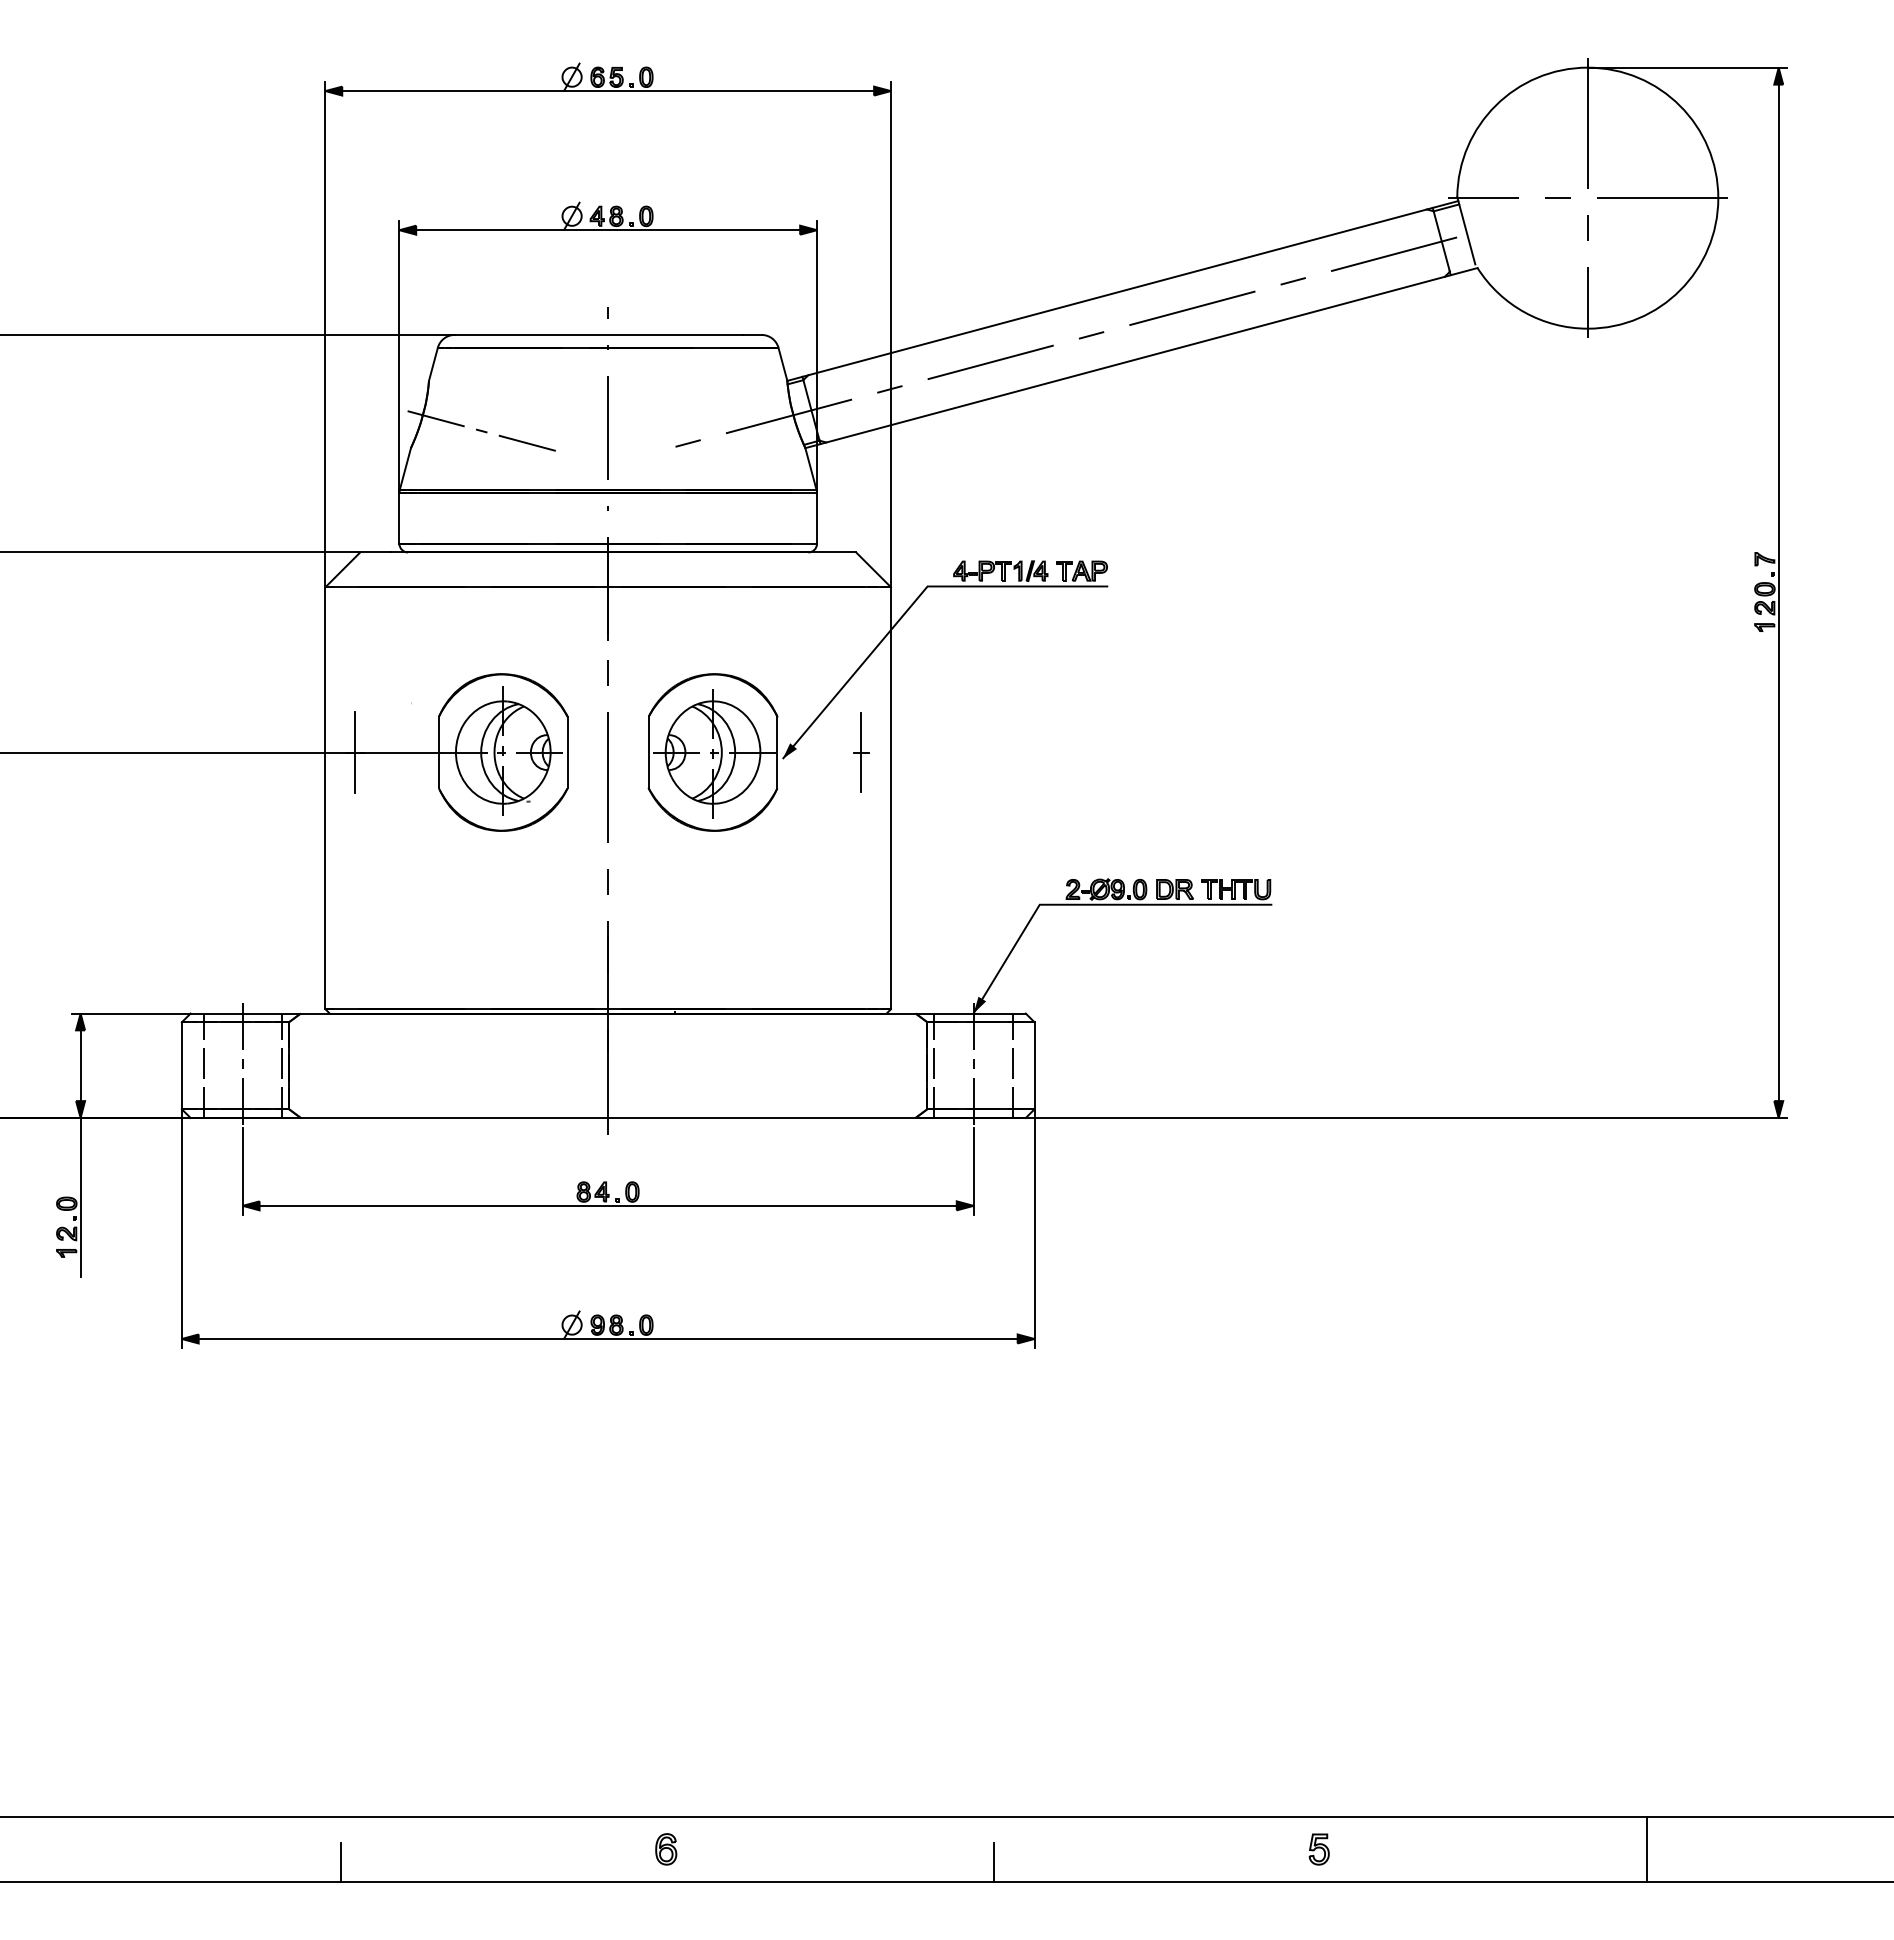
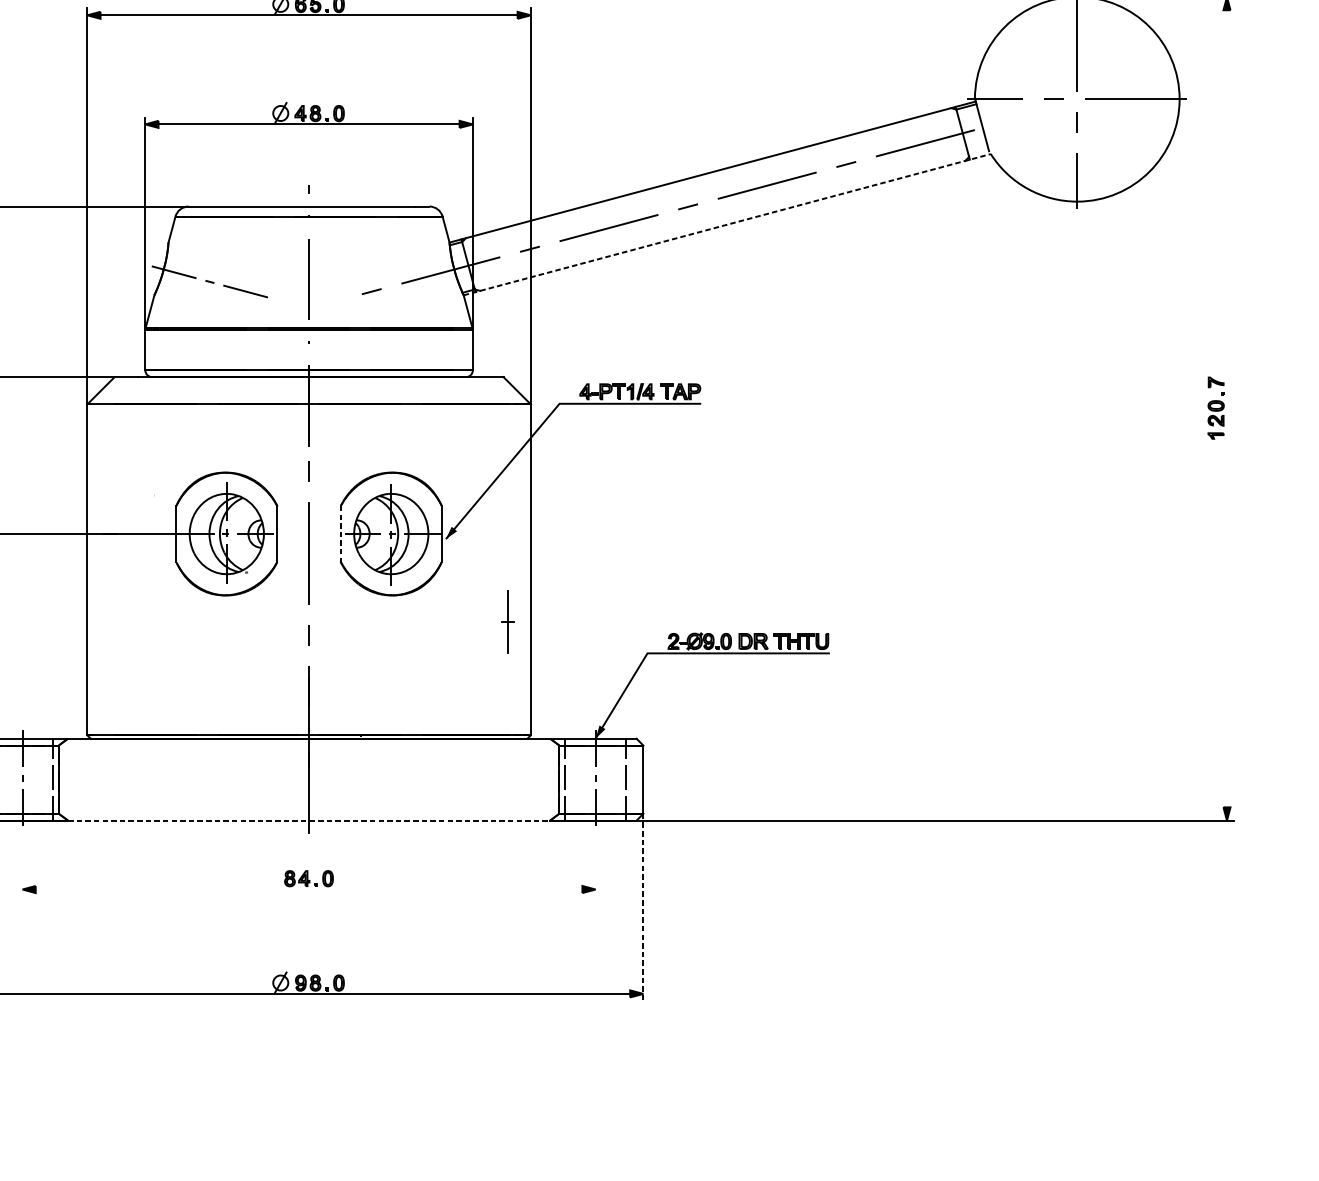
line: (1141, 358) -> (727, 225), solid -> dashed
line: (1778, 592) -> (1226, 408), removed
line: (354, 752) -> (110, 533), removed
line: (648, 752) -> (340, 533), solid -> dashed
part: (861, 752) -> (507, 621), moved
line: (608, 1117) -> (309, 820), solid -> dashed
line: (242, 1171) -> (22, 862), removed
line: (973, 1171) -> (595, 862), removed
line: (607, 1205) -> (308, 889), removed
line: (1034, 1228) -> (643, 907), solid -> dashed

